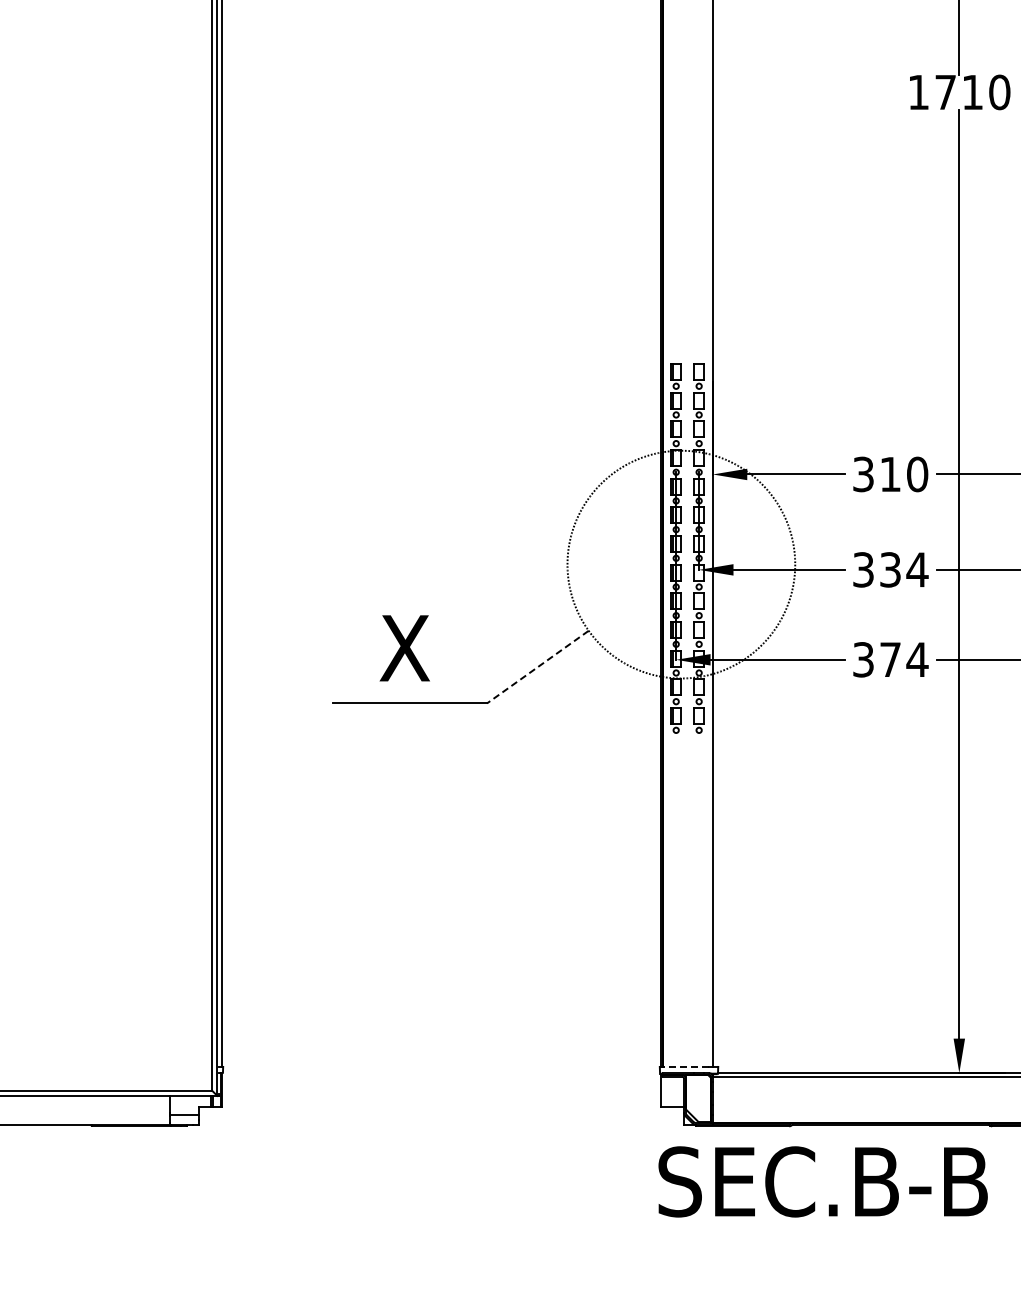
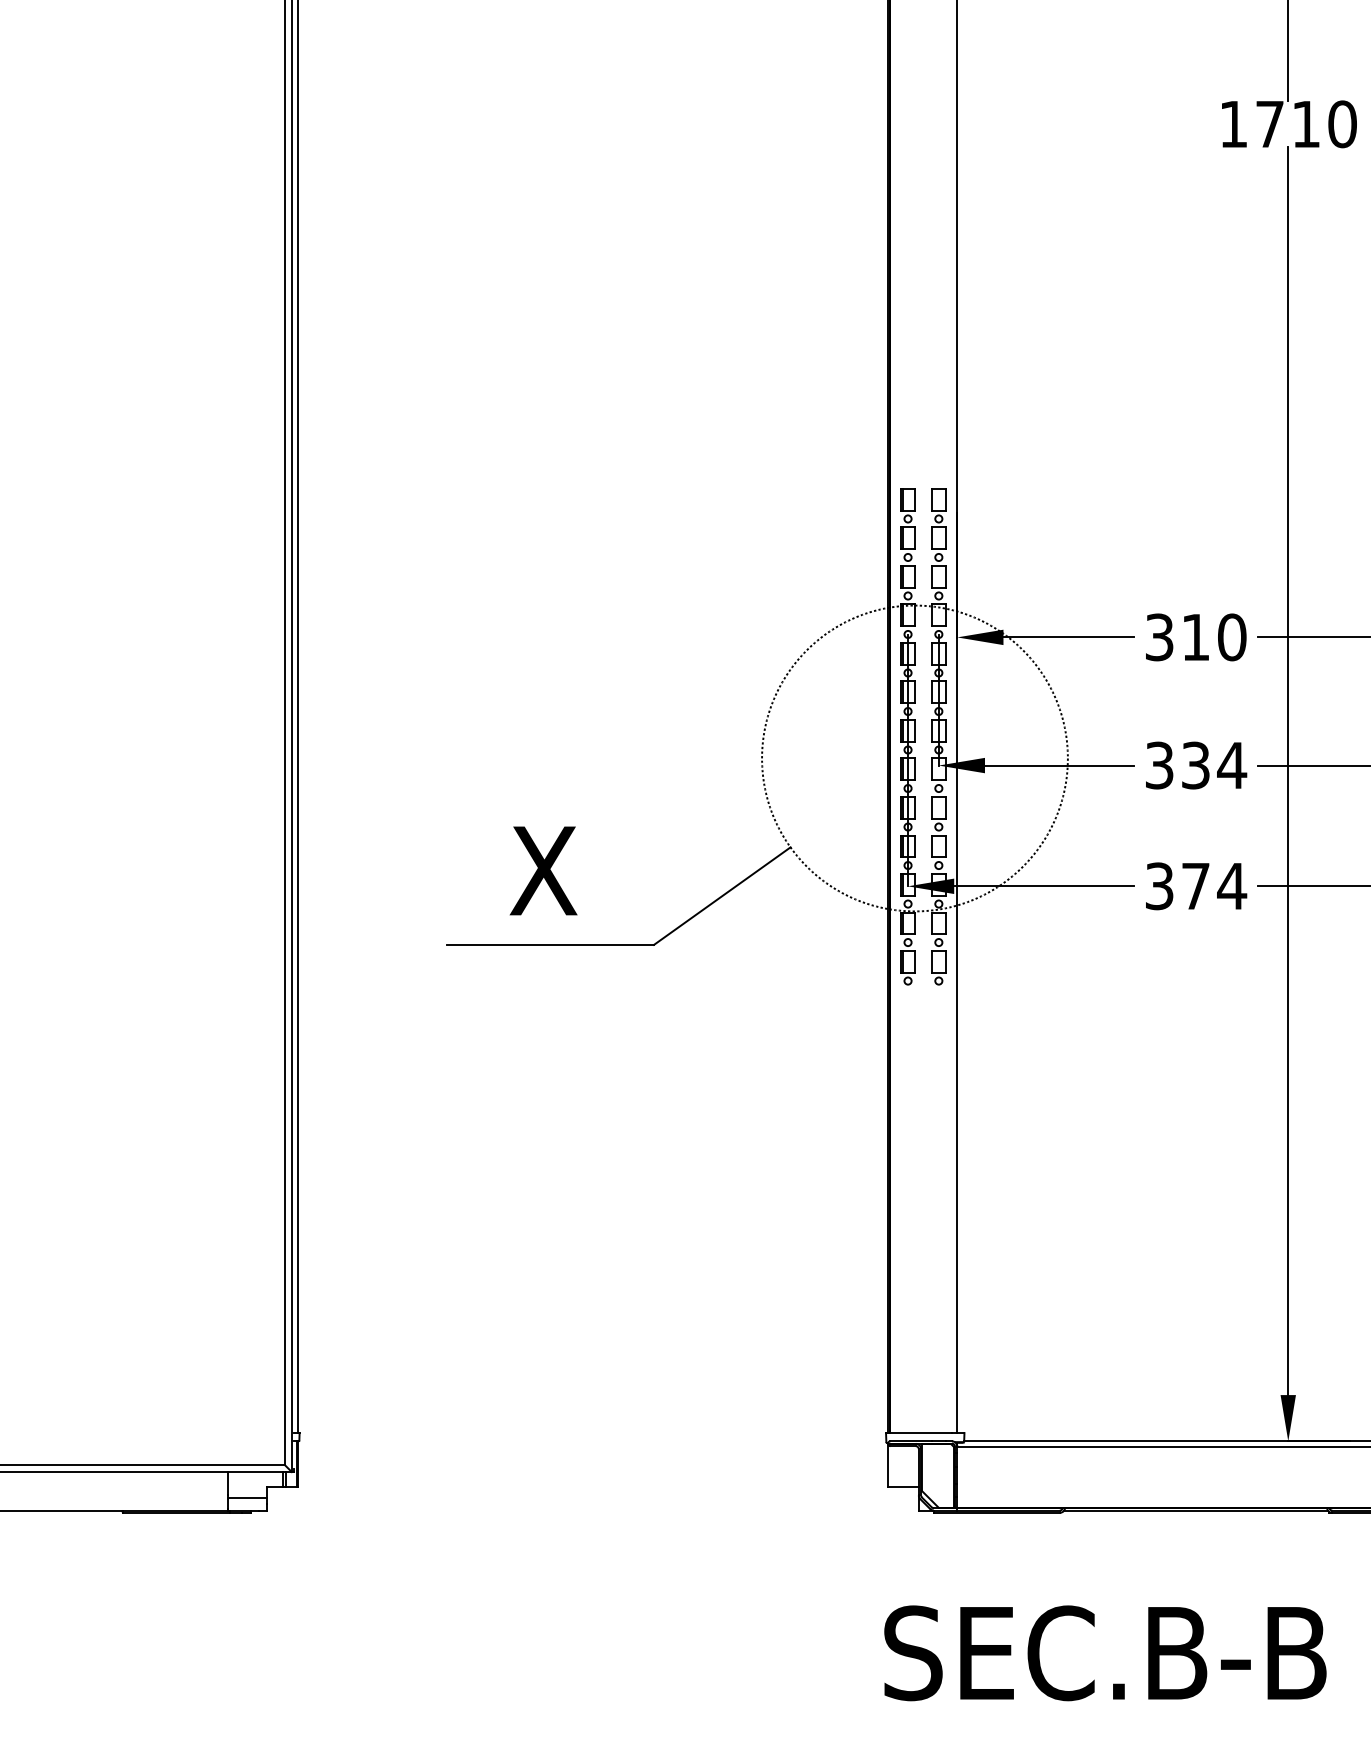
line: (537, 667) -> (721, 896), dashed -> solid
line: (684, 1066) -> (919, 1432), dashed -> solid
text: (822, 1181) -> (1104, 1652), moved

